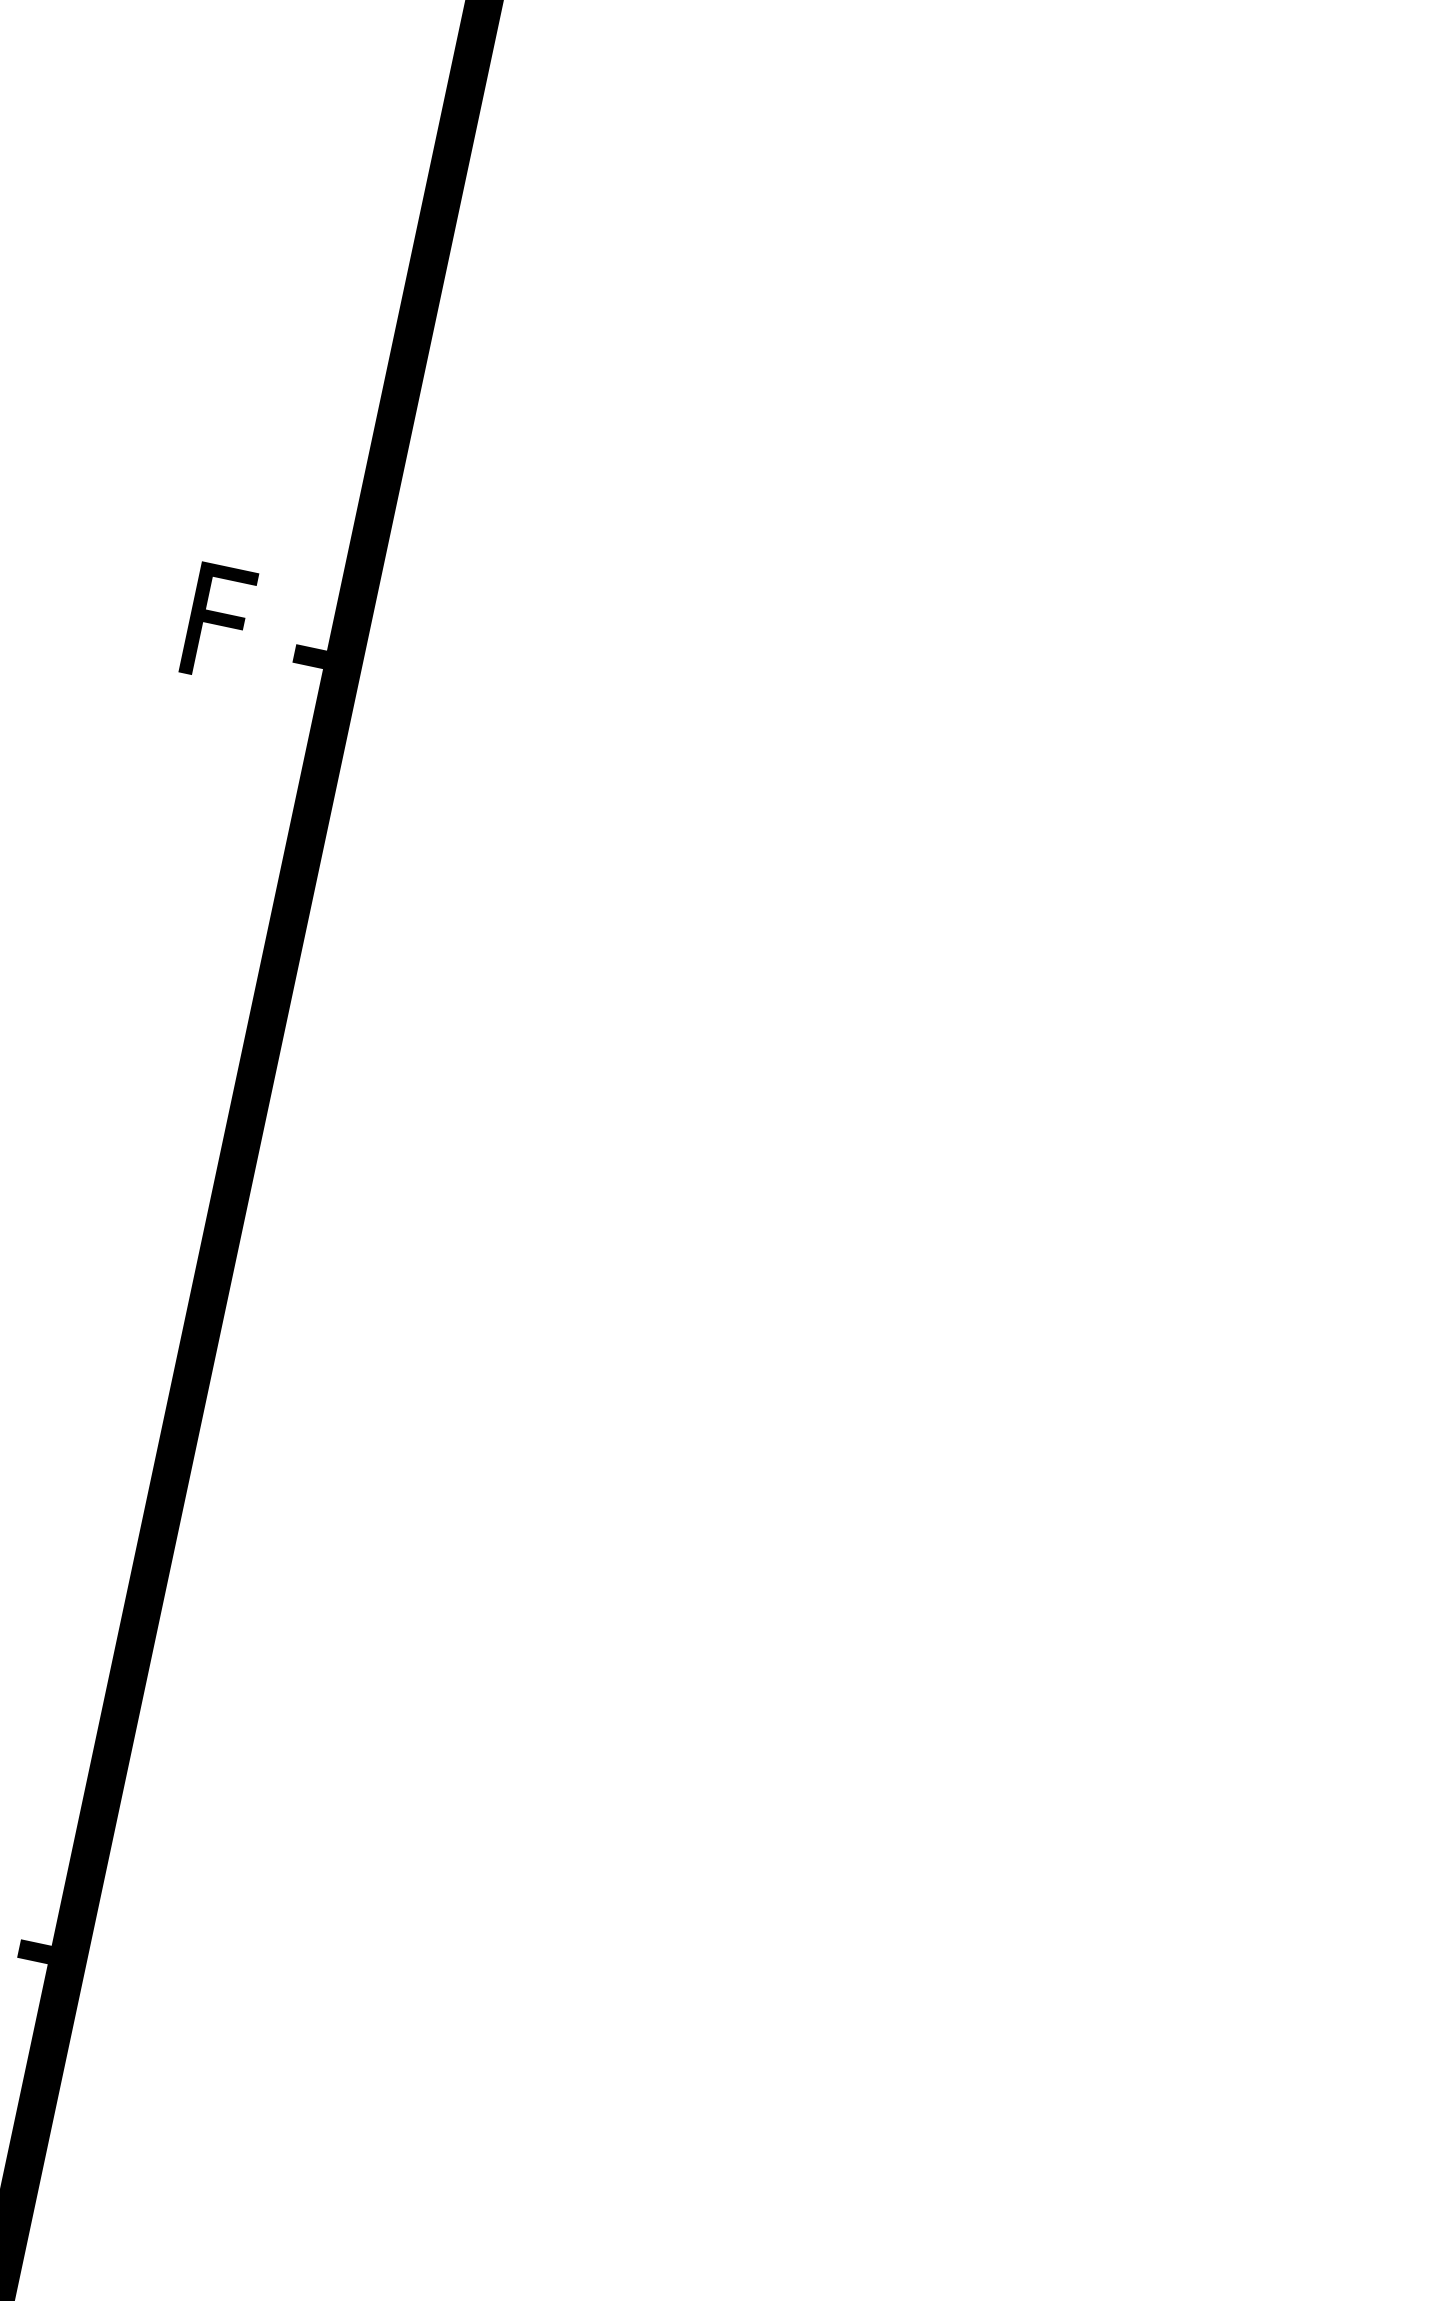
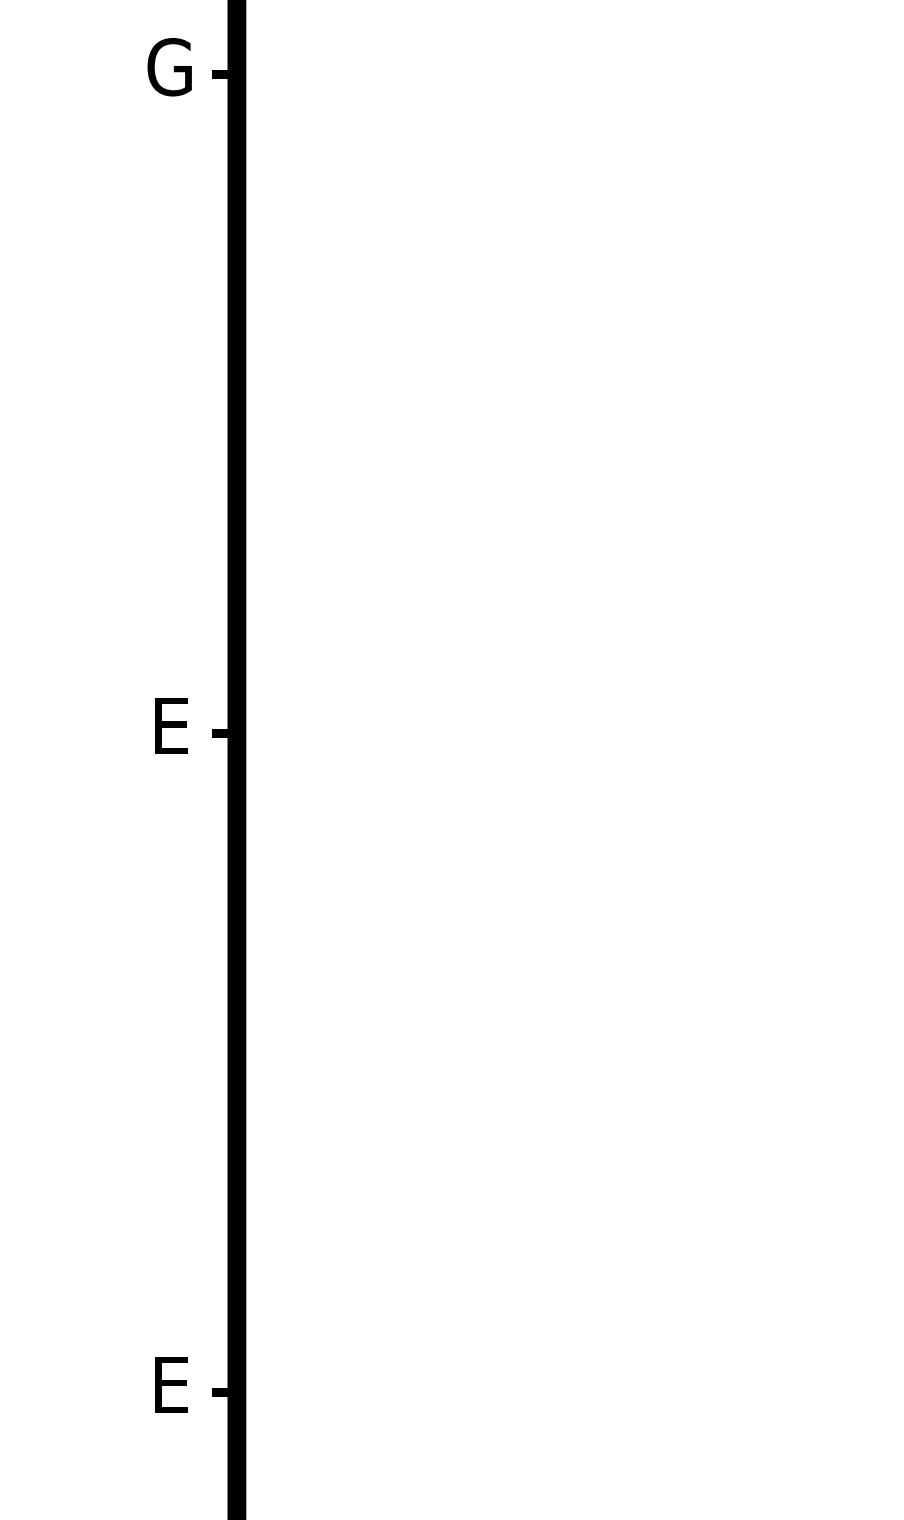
text: (218, 621) -> (171, 725), F -> E

